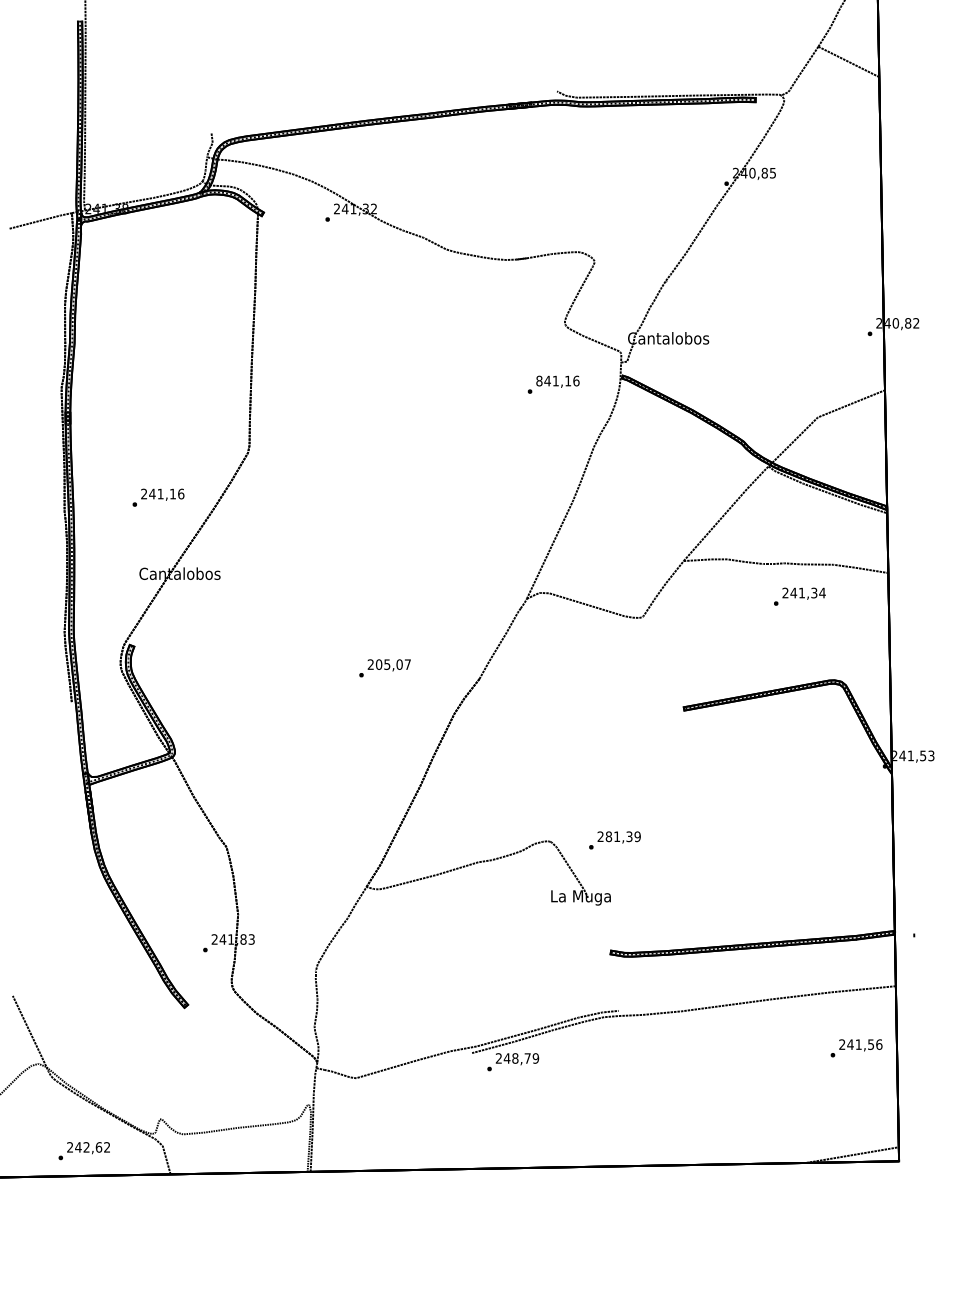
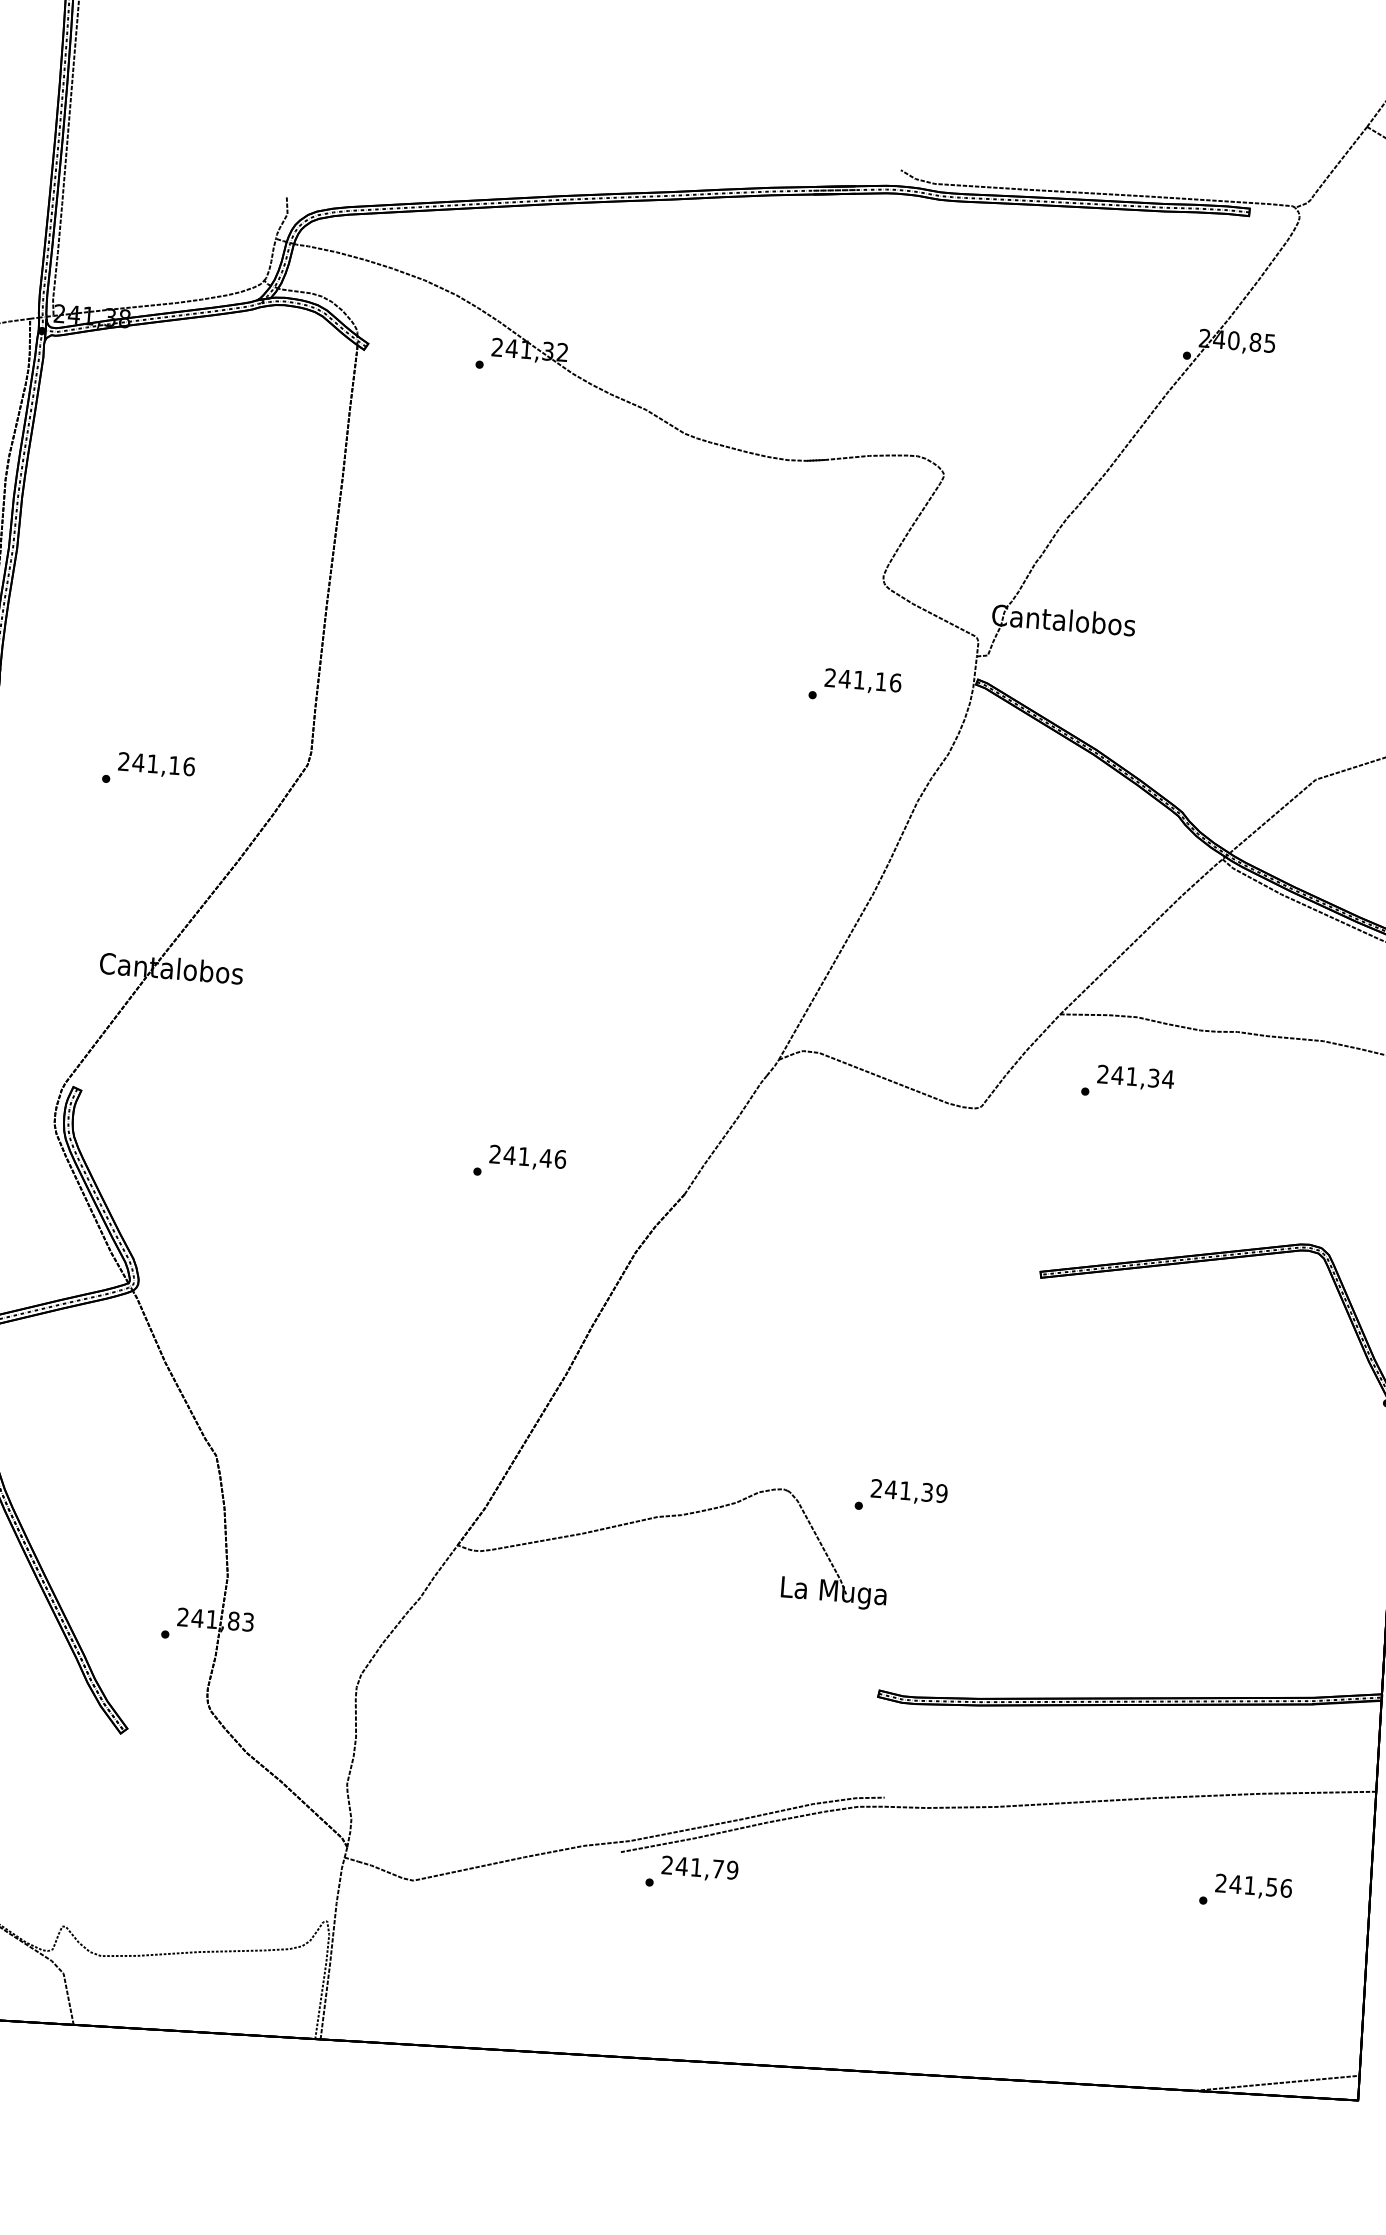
text: (539, 380) -> (830, 676), 841,16 -> 241,16
text: (158, 497) -> (148, 769), moved
text: (799, 596) -> (1127, 1082), moved
text: (393, 664) -> (535, 1157), 205,07 -> 241,46
text: (608, 836) -> (890, 1489), 281,39 -> 241,39
text: (856, 1048) -> (1245, 1892), moved
text: (515, 1058) -> (696, 1867), 248,79 -> 241,79

